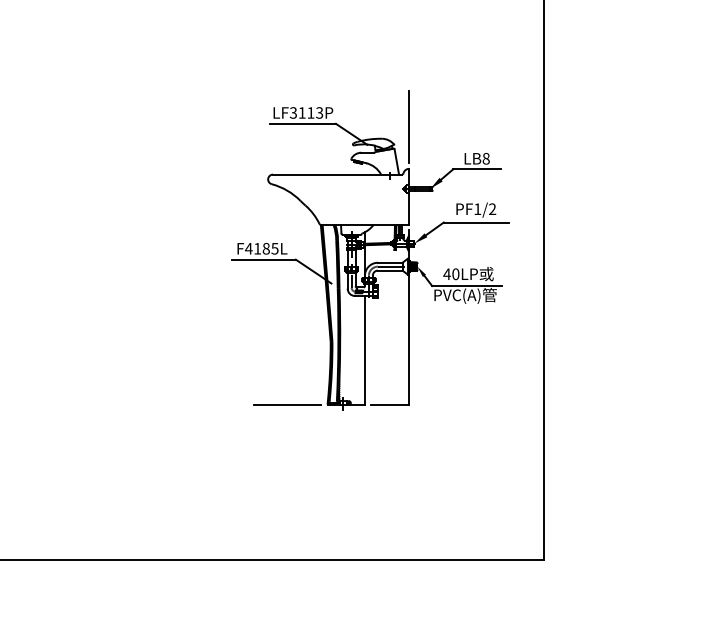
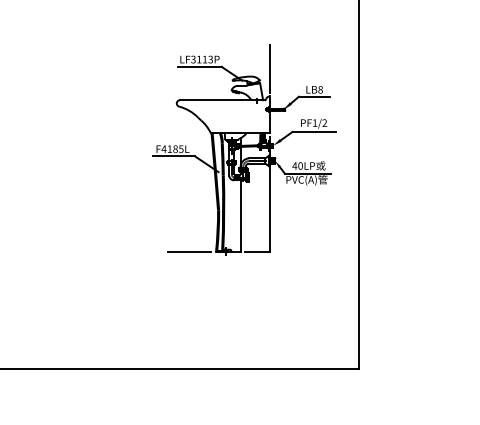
part: (370, 249) -> (244, 149), moved

